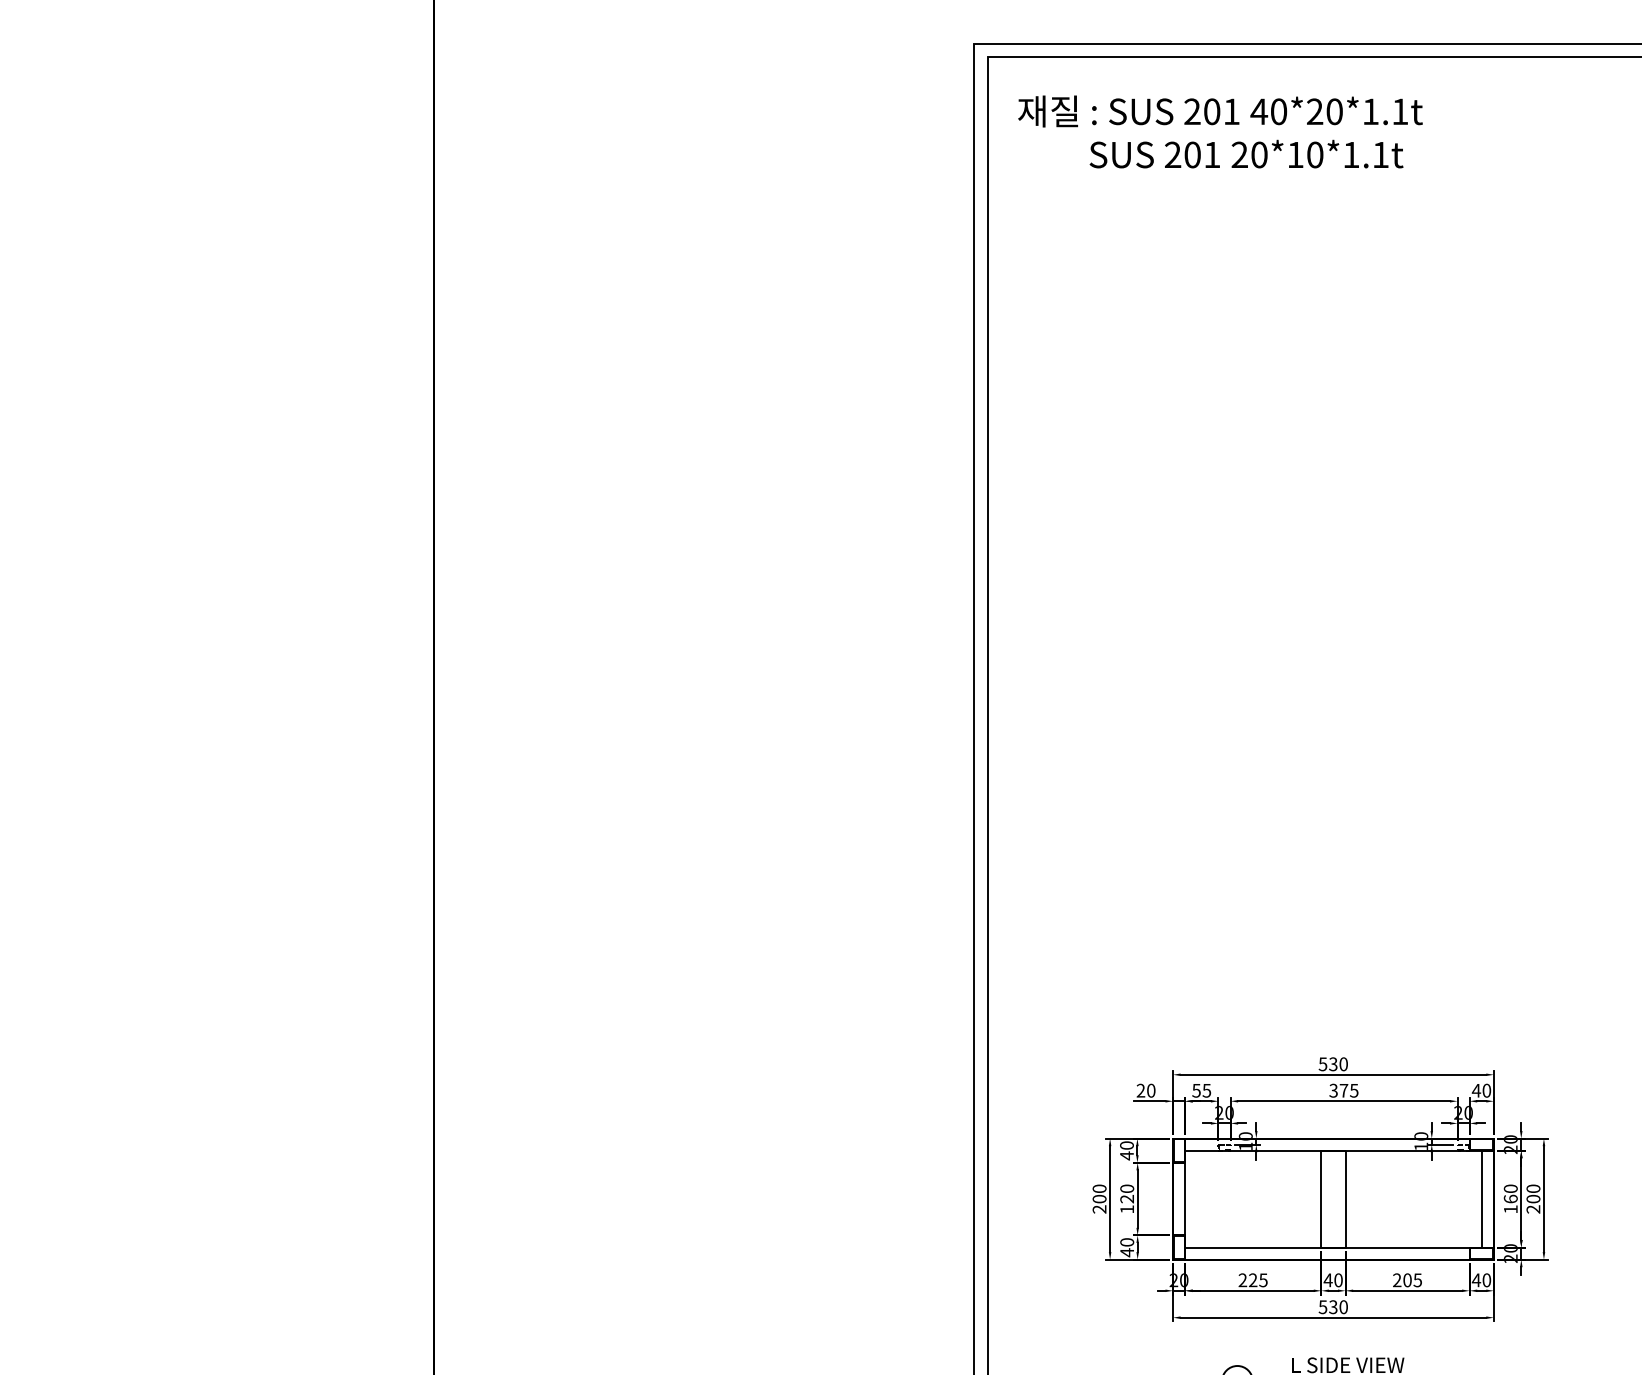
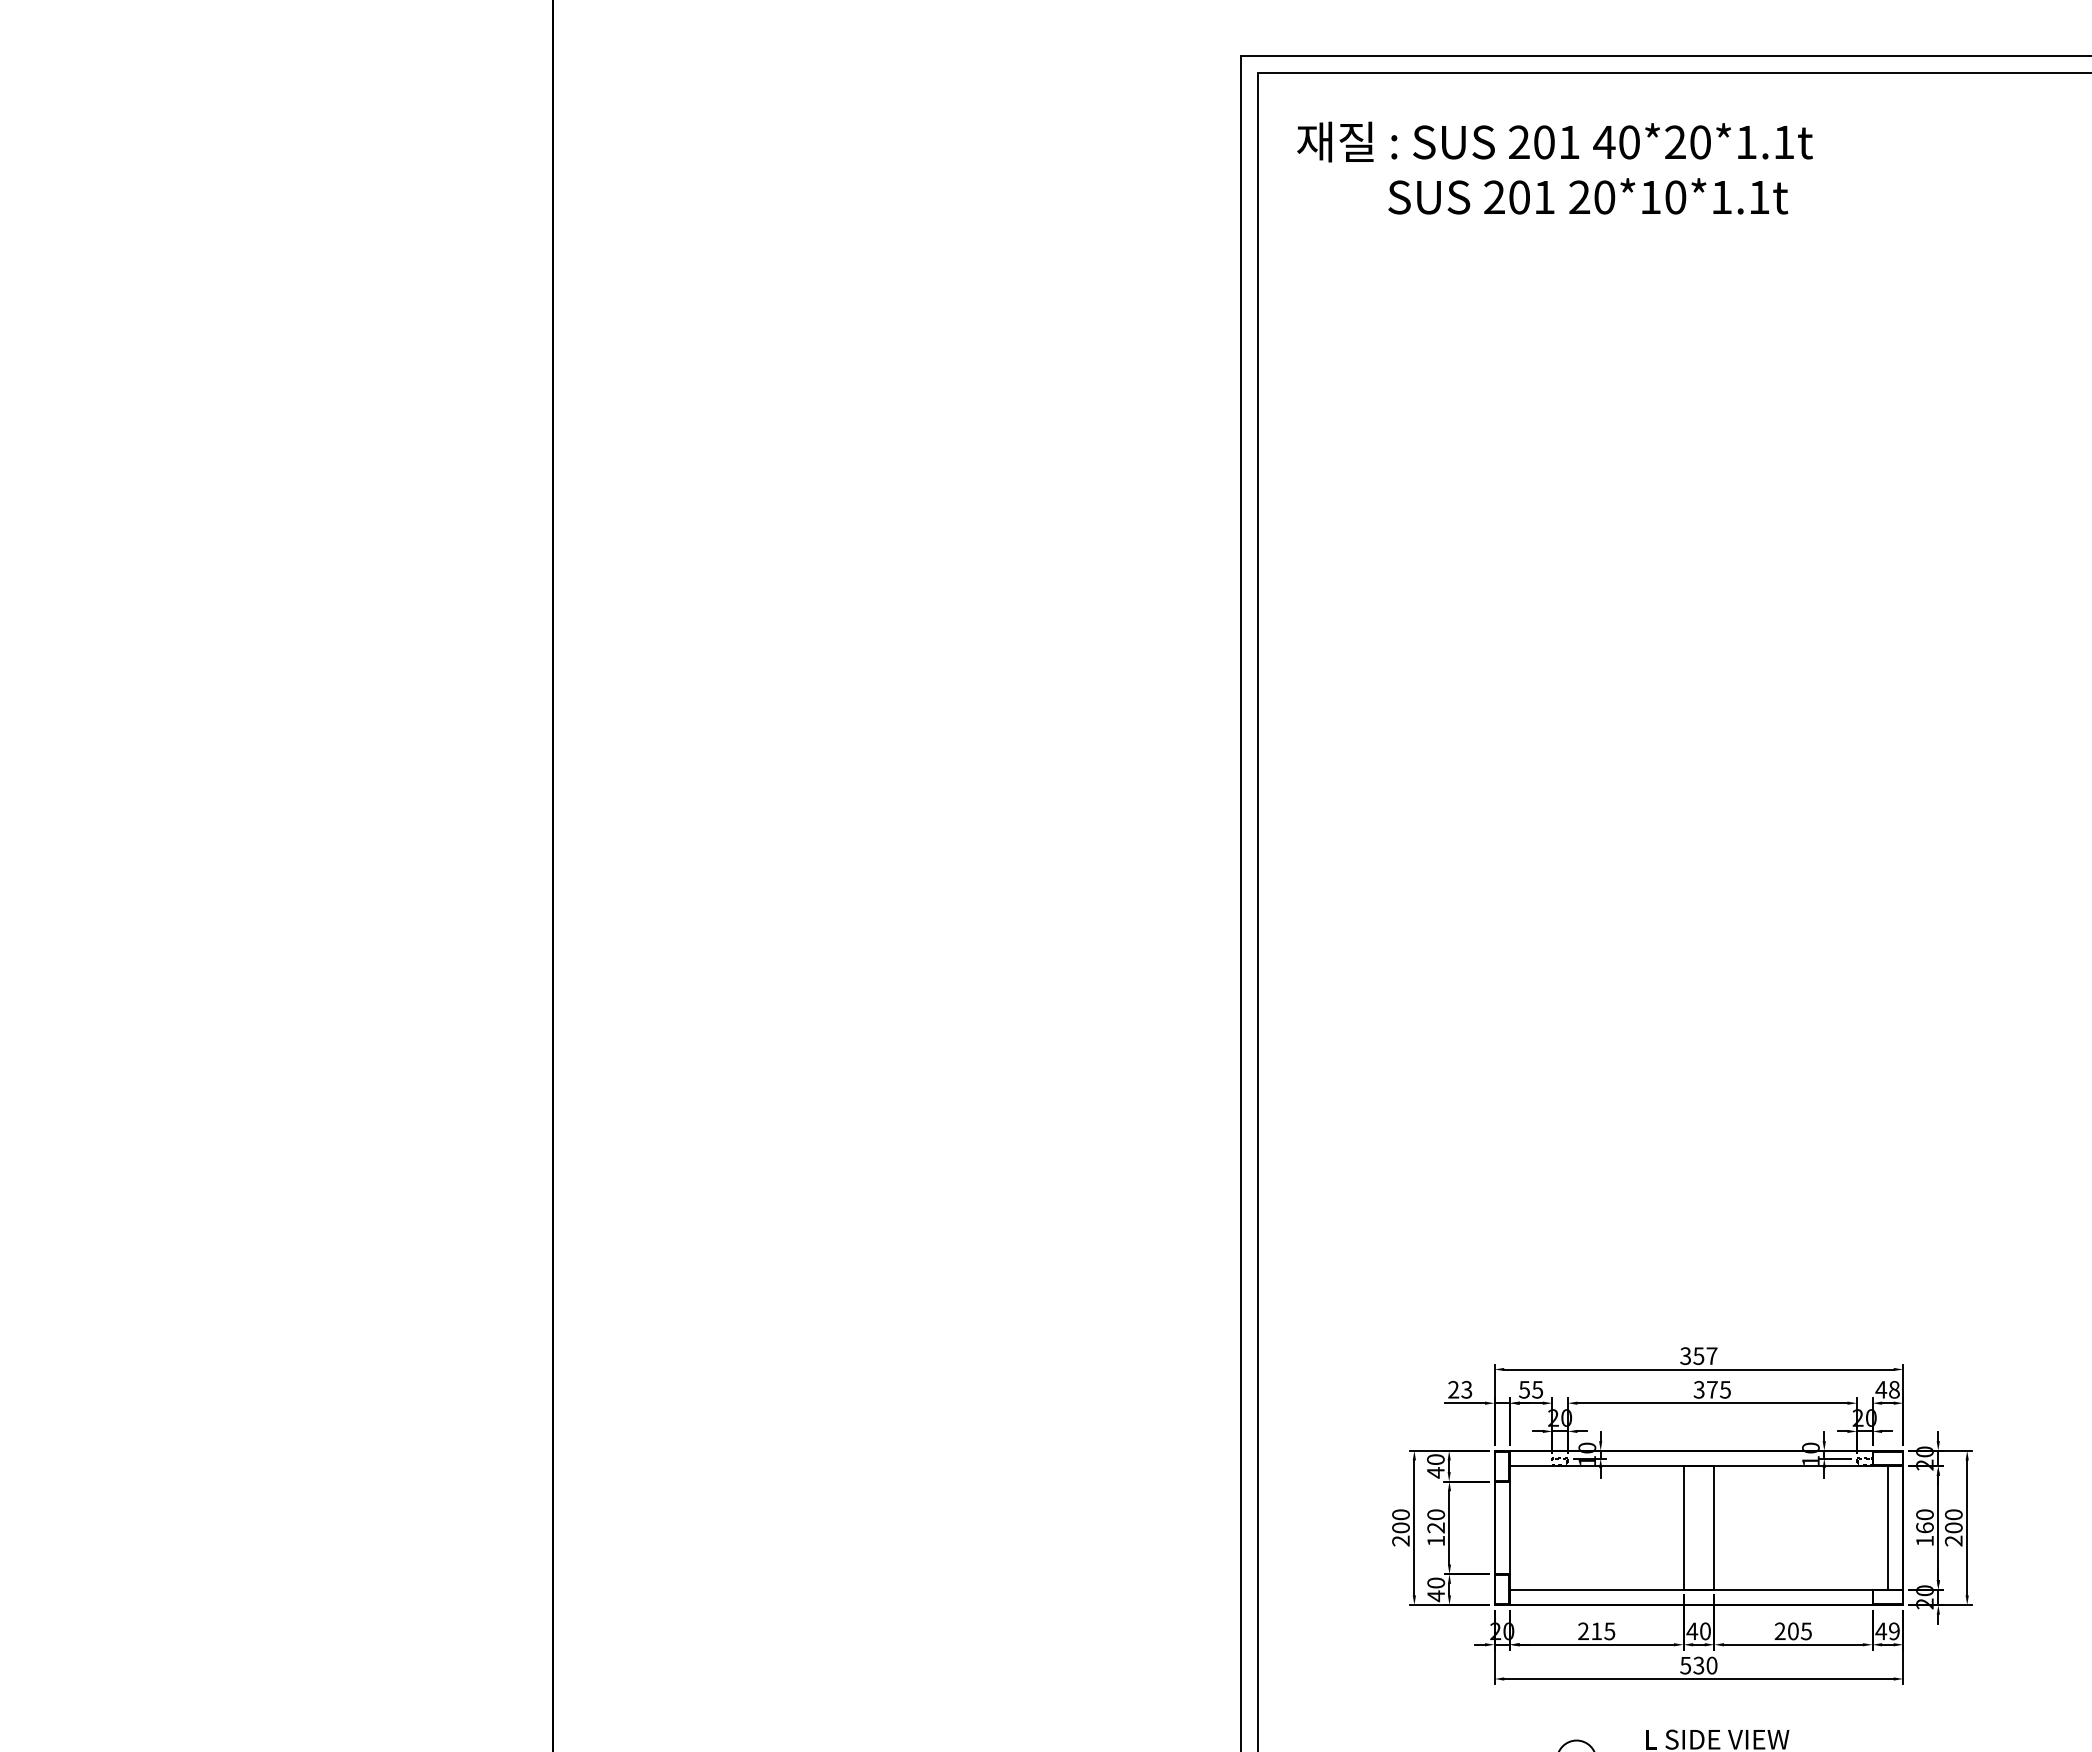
text: (1333, 1064) -> (1698, 1356), 530 -> 357
text: (1151, 1090) -> (1466, 1389), 20 -> 23
text: (1486, 1090) -> (1894, 1389), 40 -> 48
text: (1253, 1279) -> (1596, 1630), 225 -> 215
text: (1486, 1280) -> (1894, 1631), 40 -> 49

